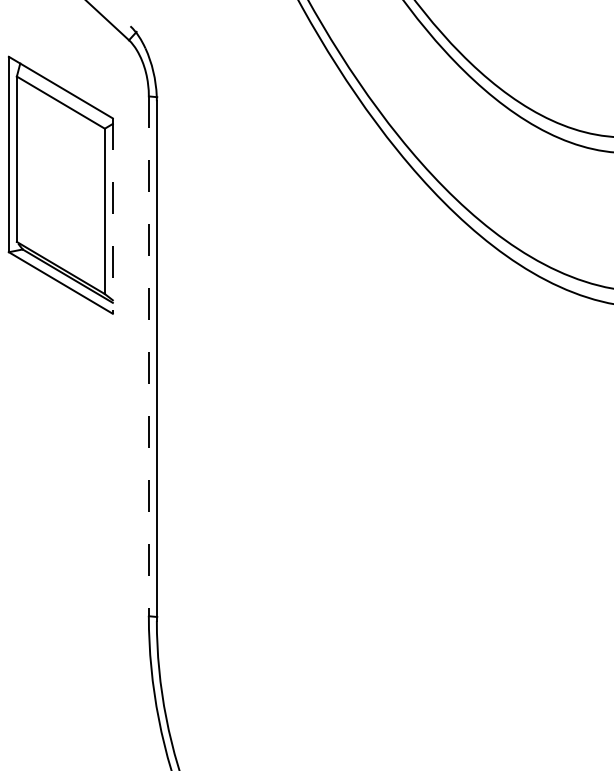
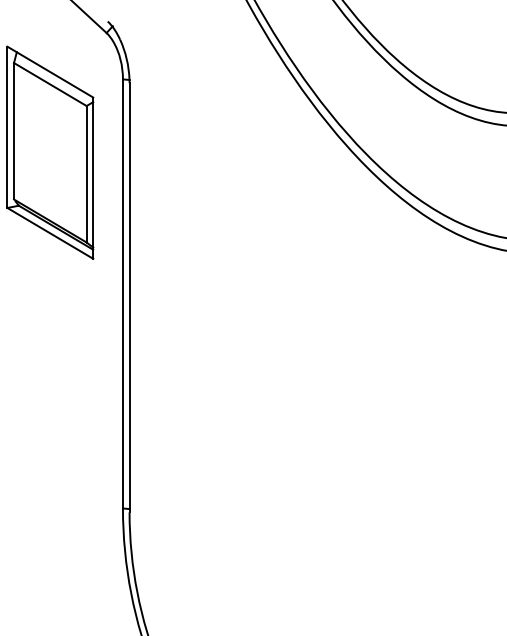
line: (113, 216) -> (93, 178), dashed -> solid
line: (148, 355) -> (122, 293), dashed -> solid

